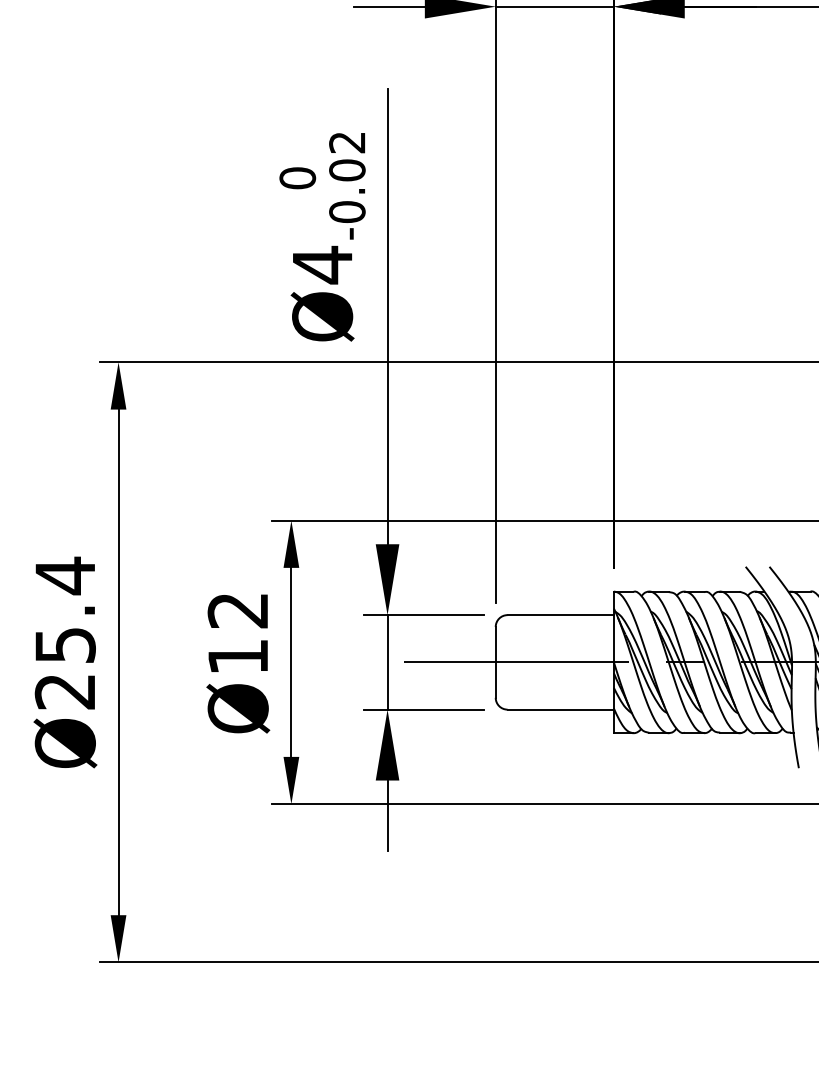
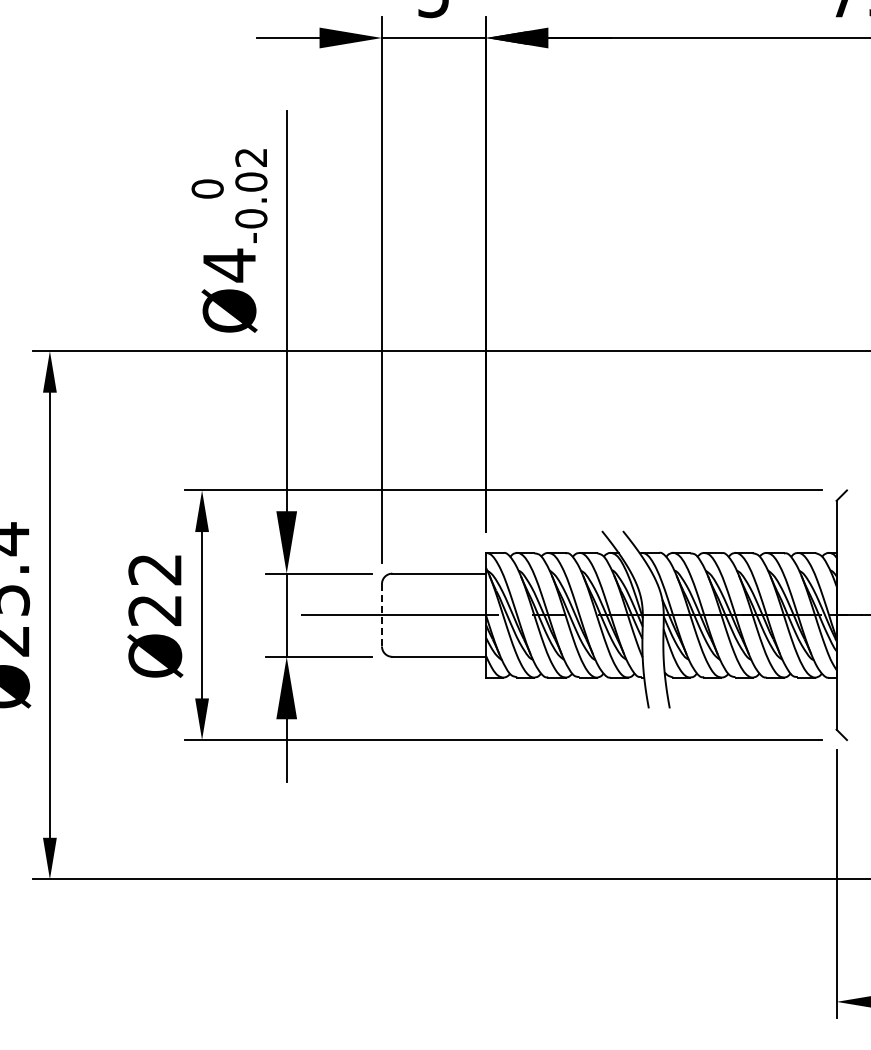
text: (237, 656) -> (154, 610), Ø12 -> Ø22
line: (495, 662) -> (381, 615), solid -> dashed

